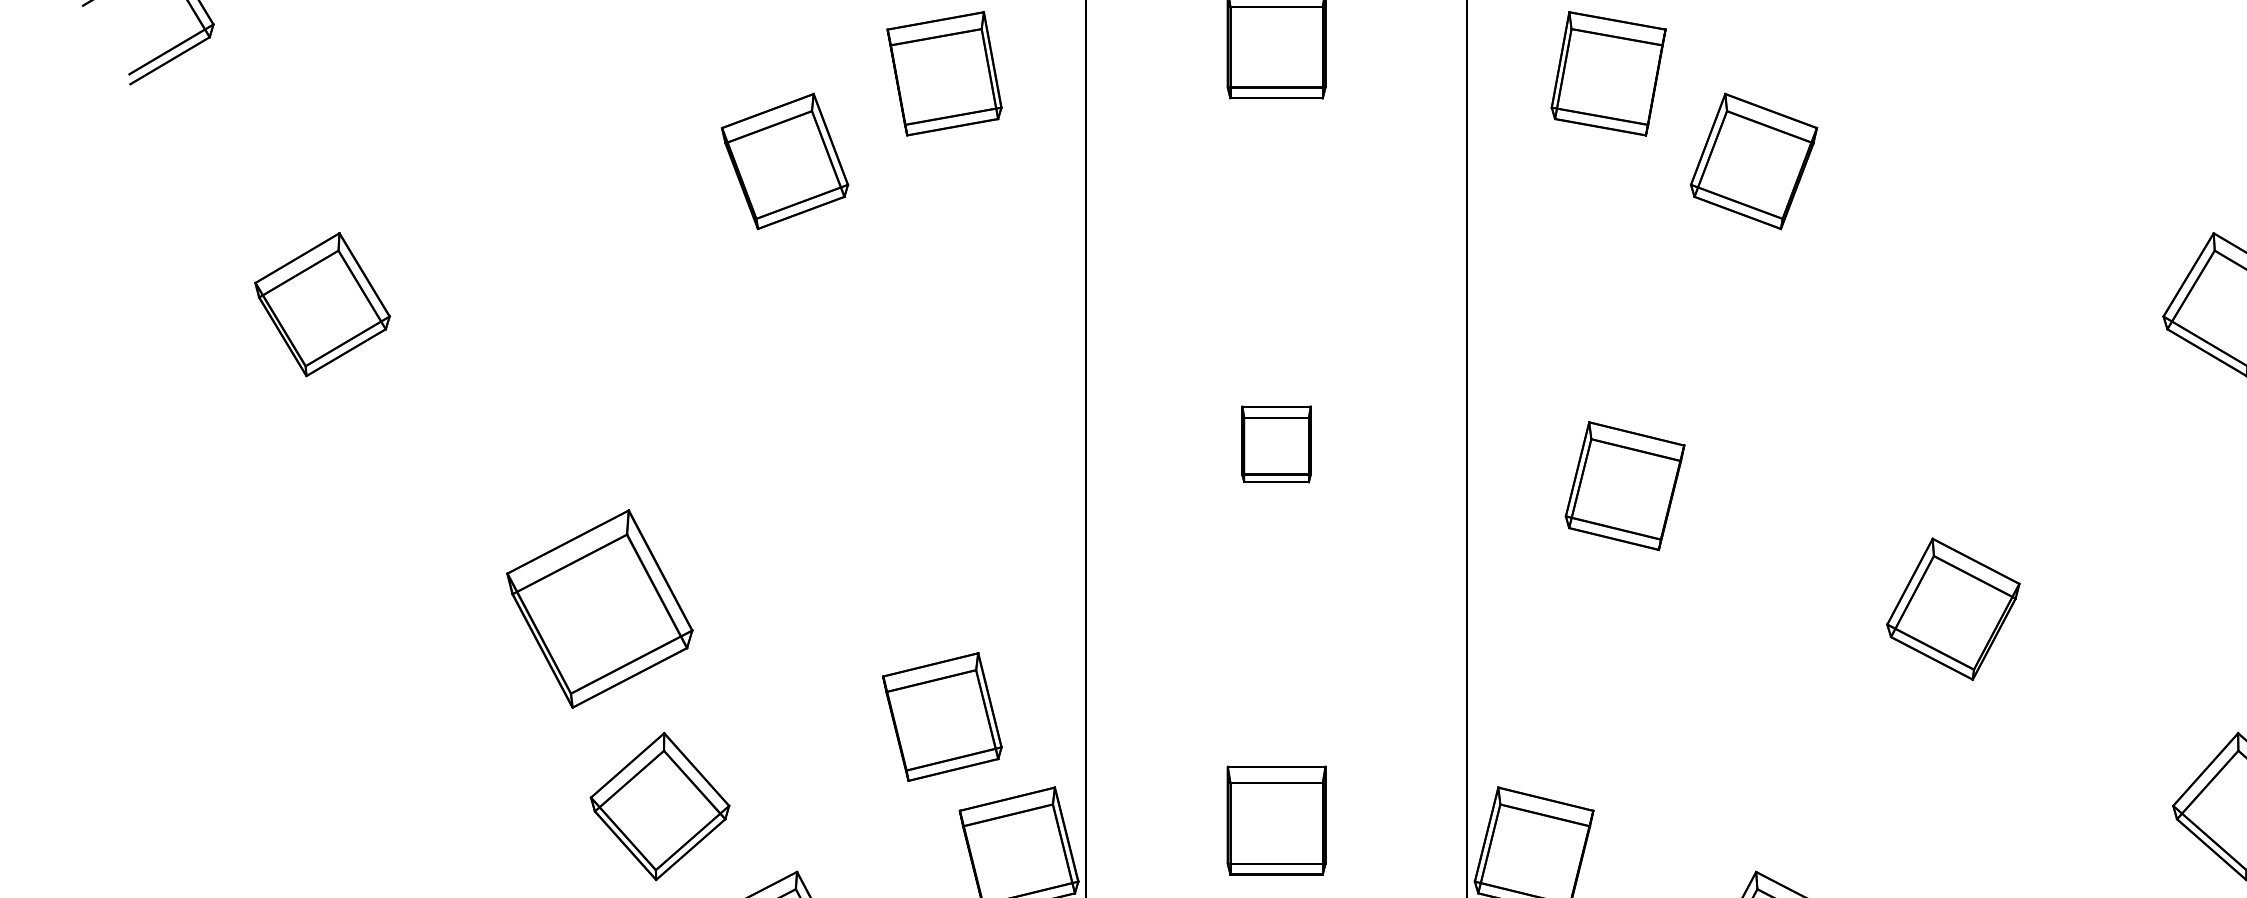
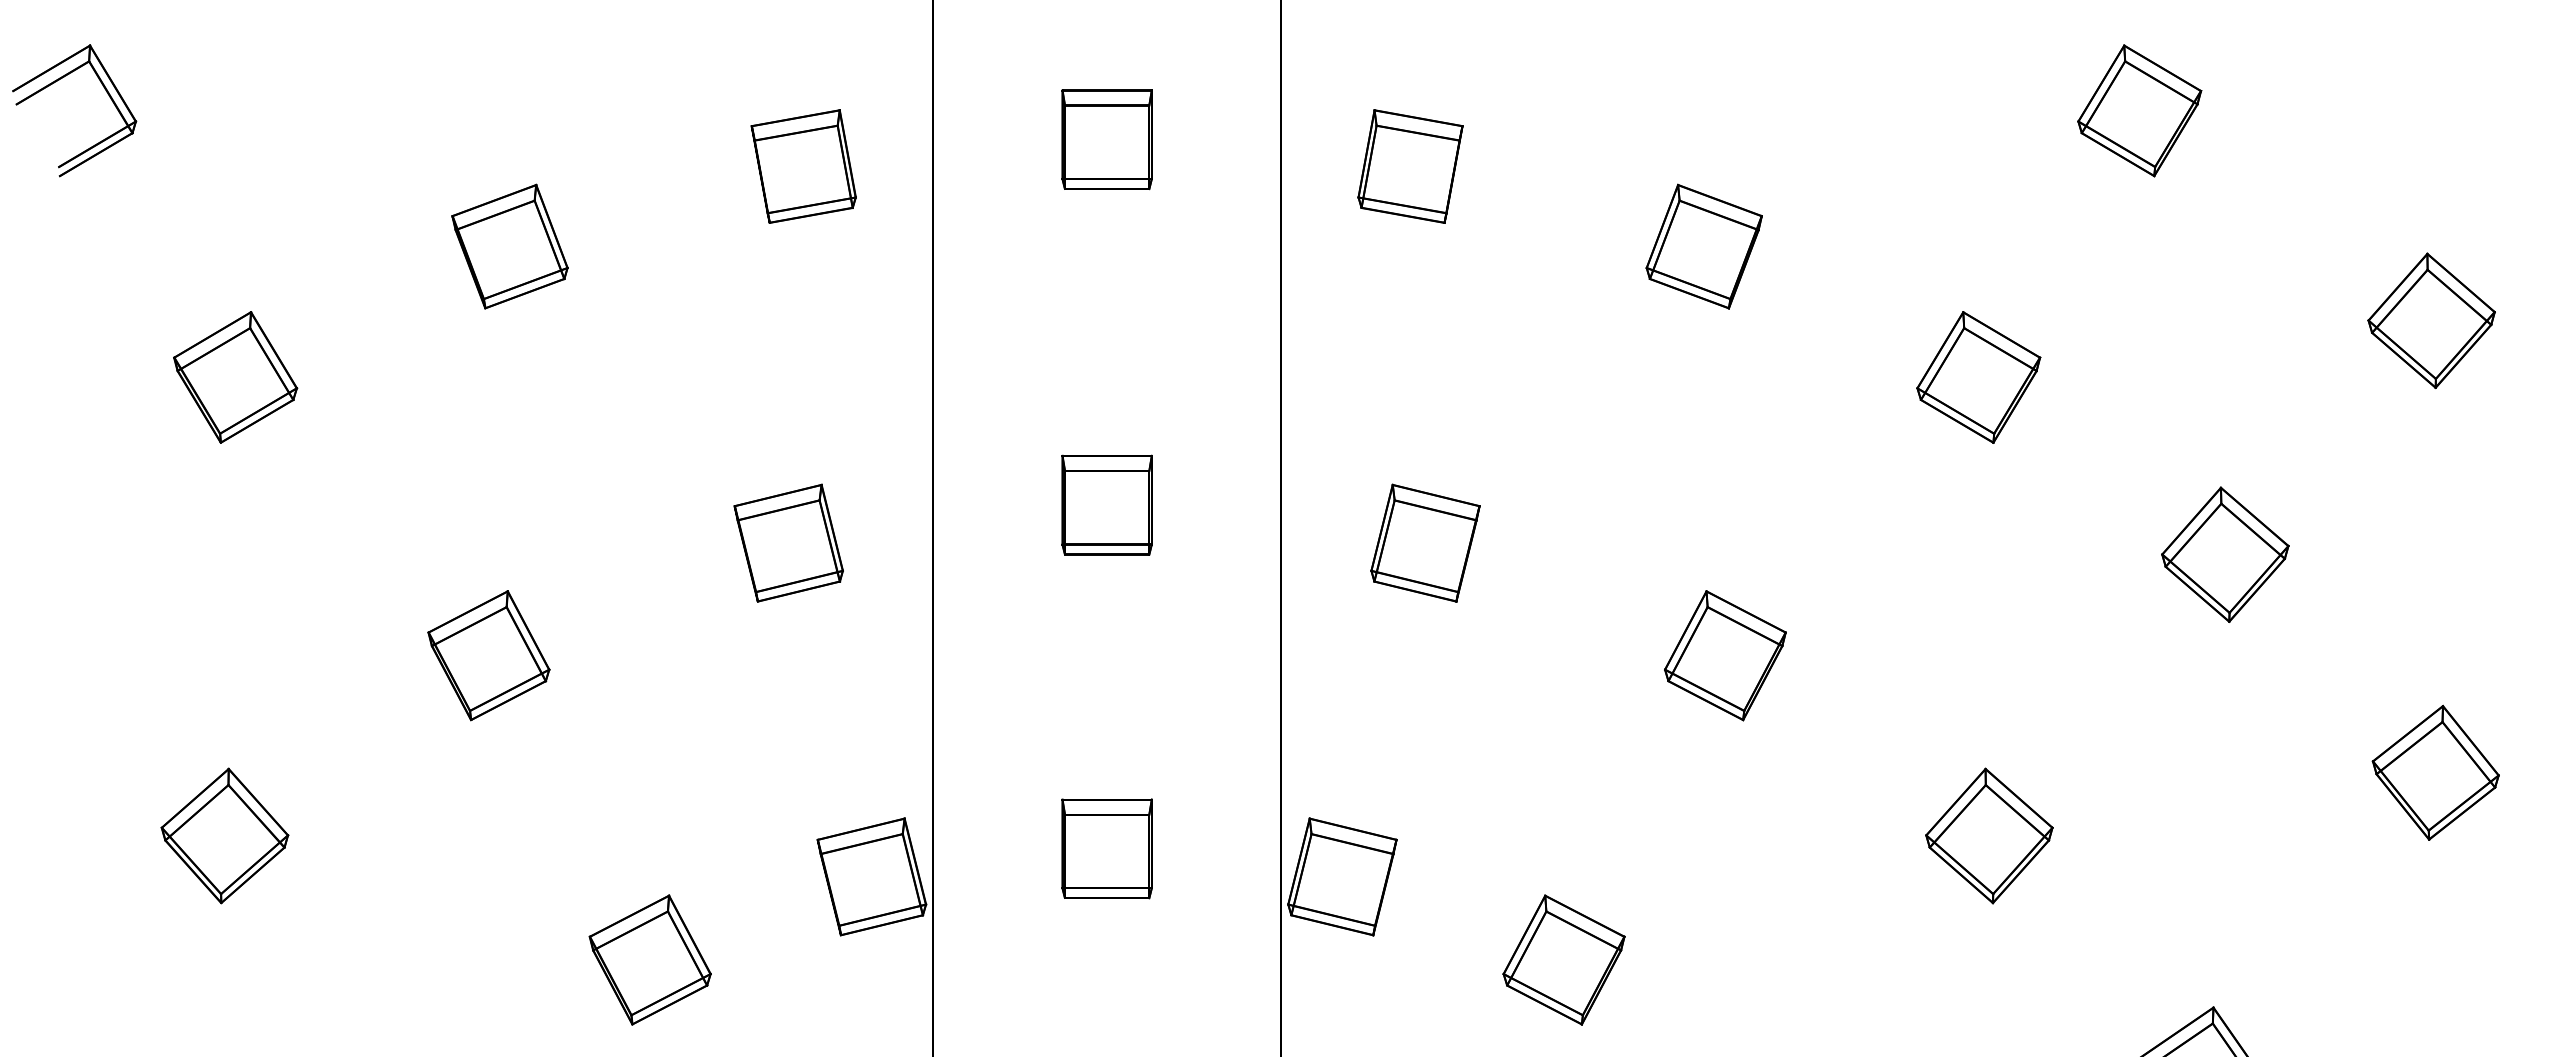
part: (784, 161) -> (509, 246), moved
part: (1753, 161) -> (1703, 246), moved
part: (1275, 443) -> (1106, 504), size x1.43
part: (599, 608) -> (488, 655), size x0.71
part: (942, 716) -> (788, 542), moved
part: (659, 806) -> (224, 835), moved

